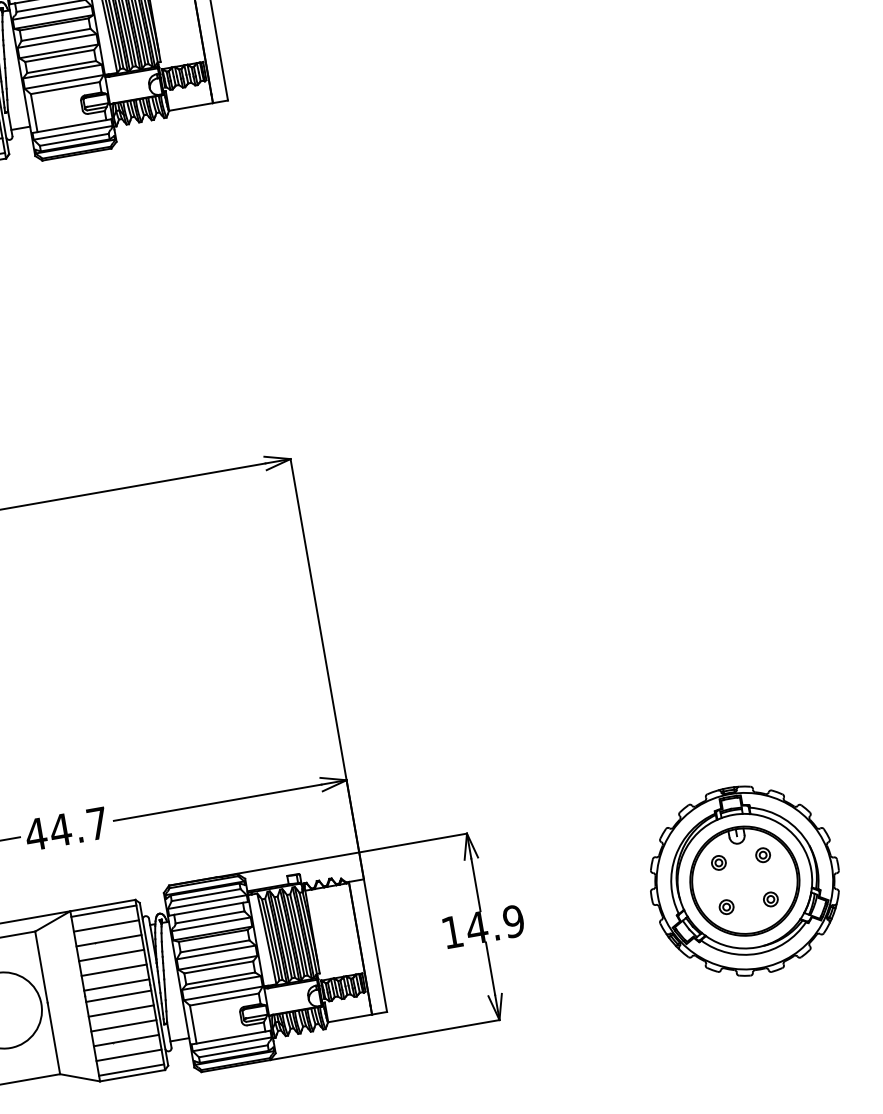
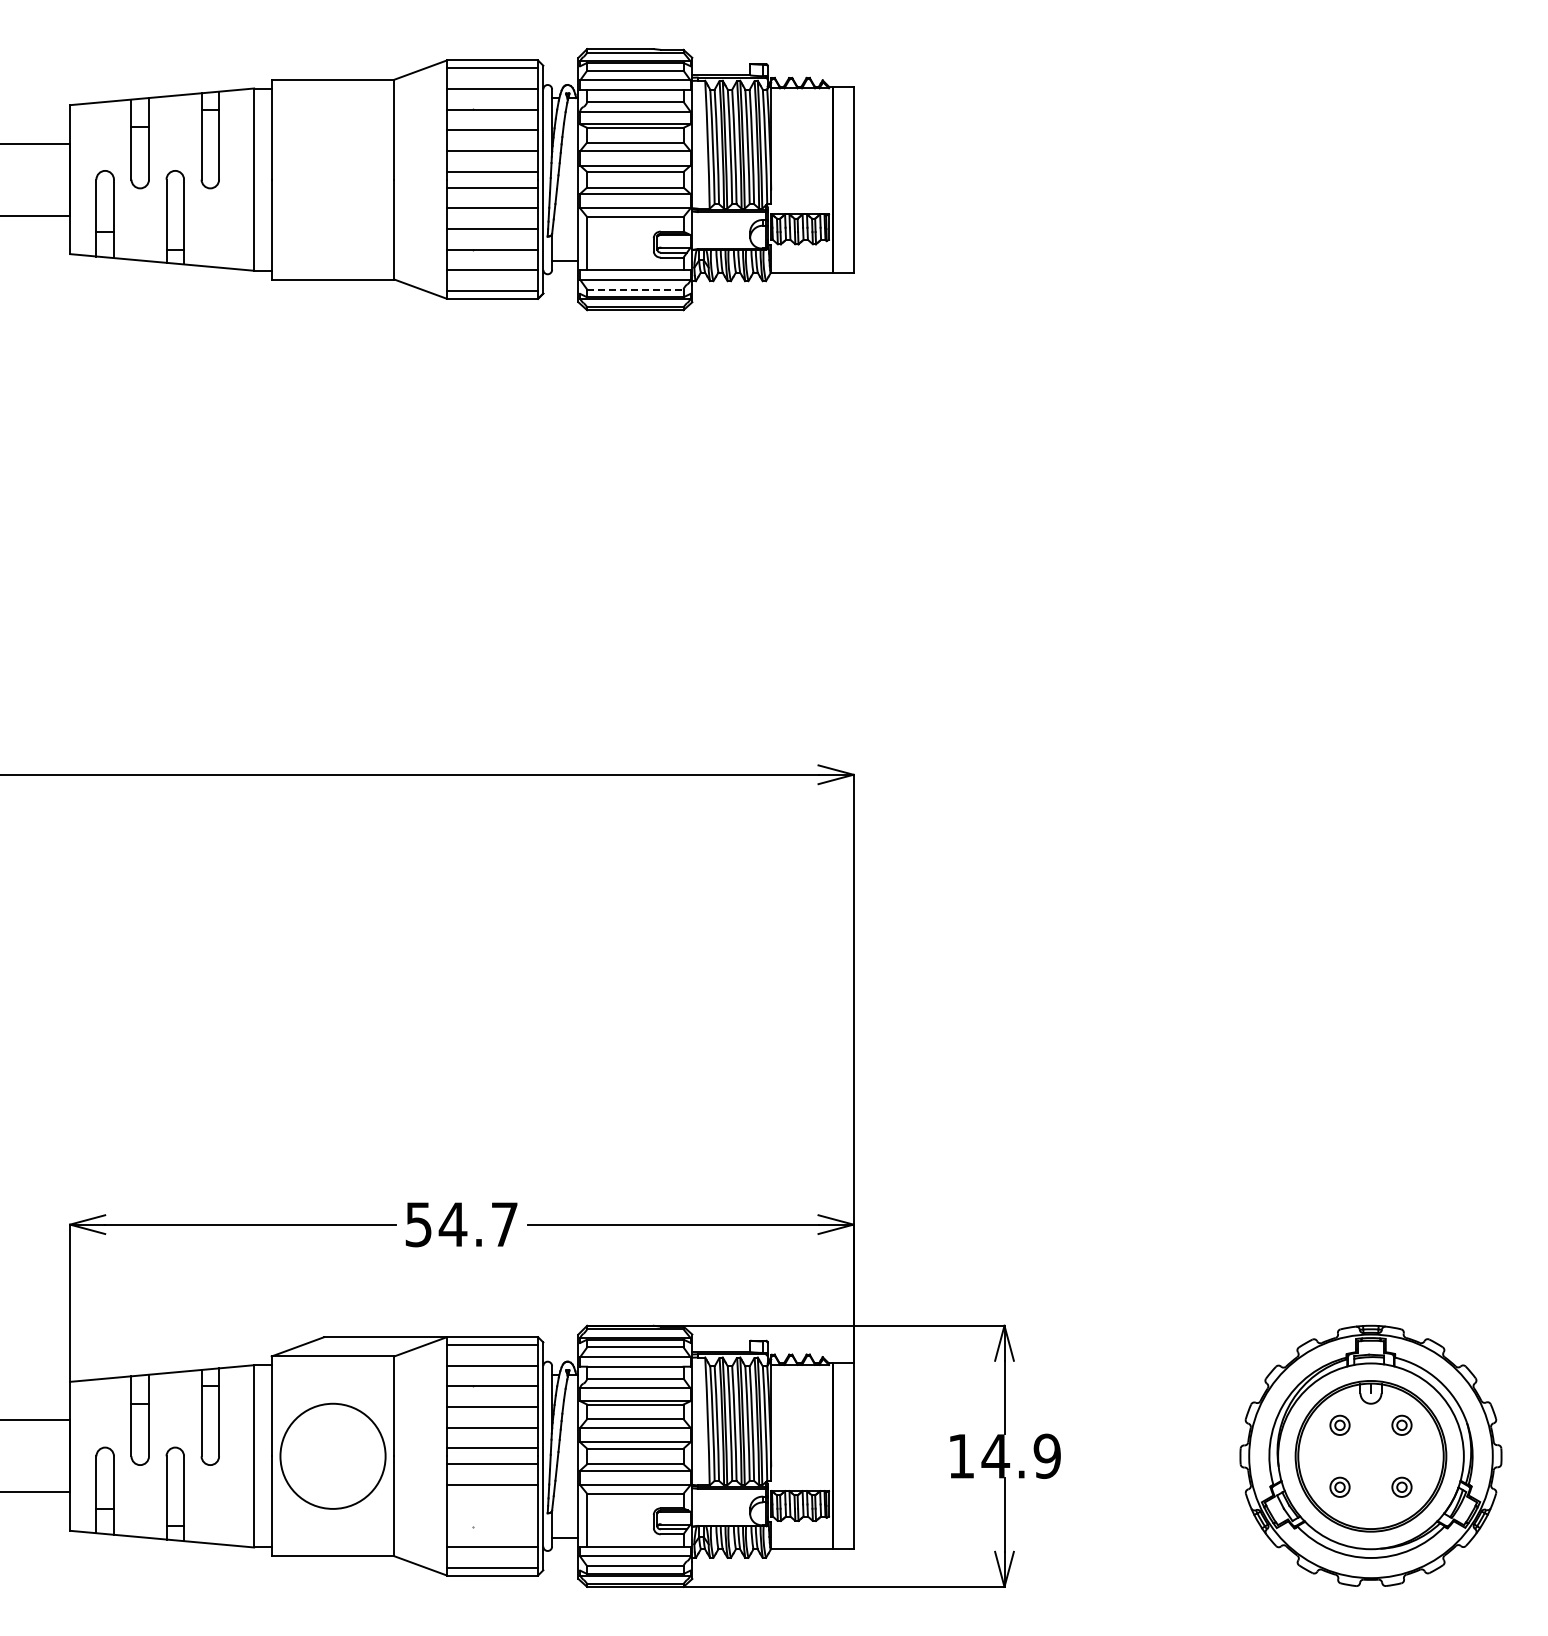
line: (74, 139) -> (635, 289), solid -> dashed
text: (36, 834) -> (418, 1224), 44.7 -> 54.7
line: (123, 1025) -> (492, 1505), removed
line: (126, 1040) -> (492, 1526), removed

